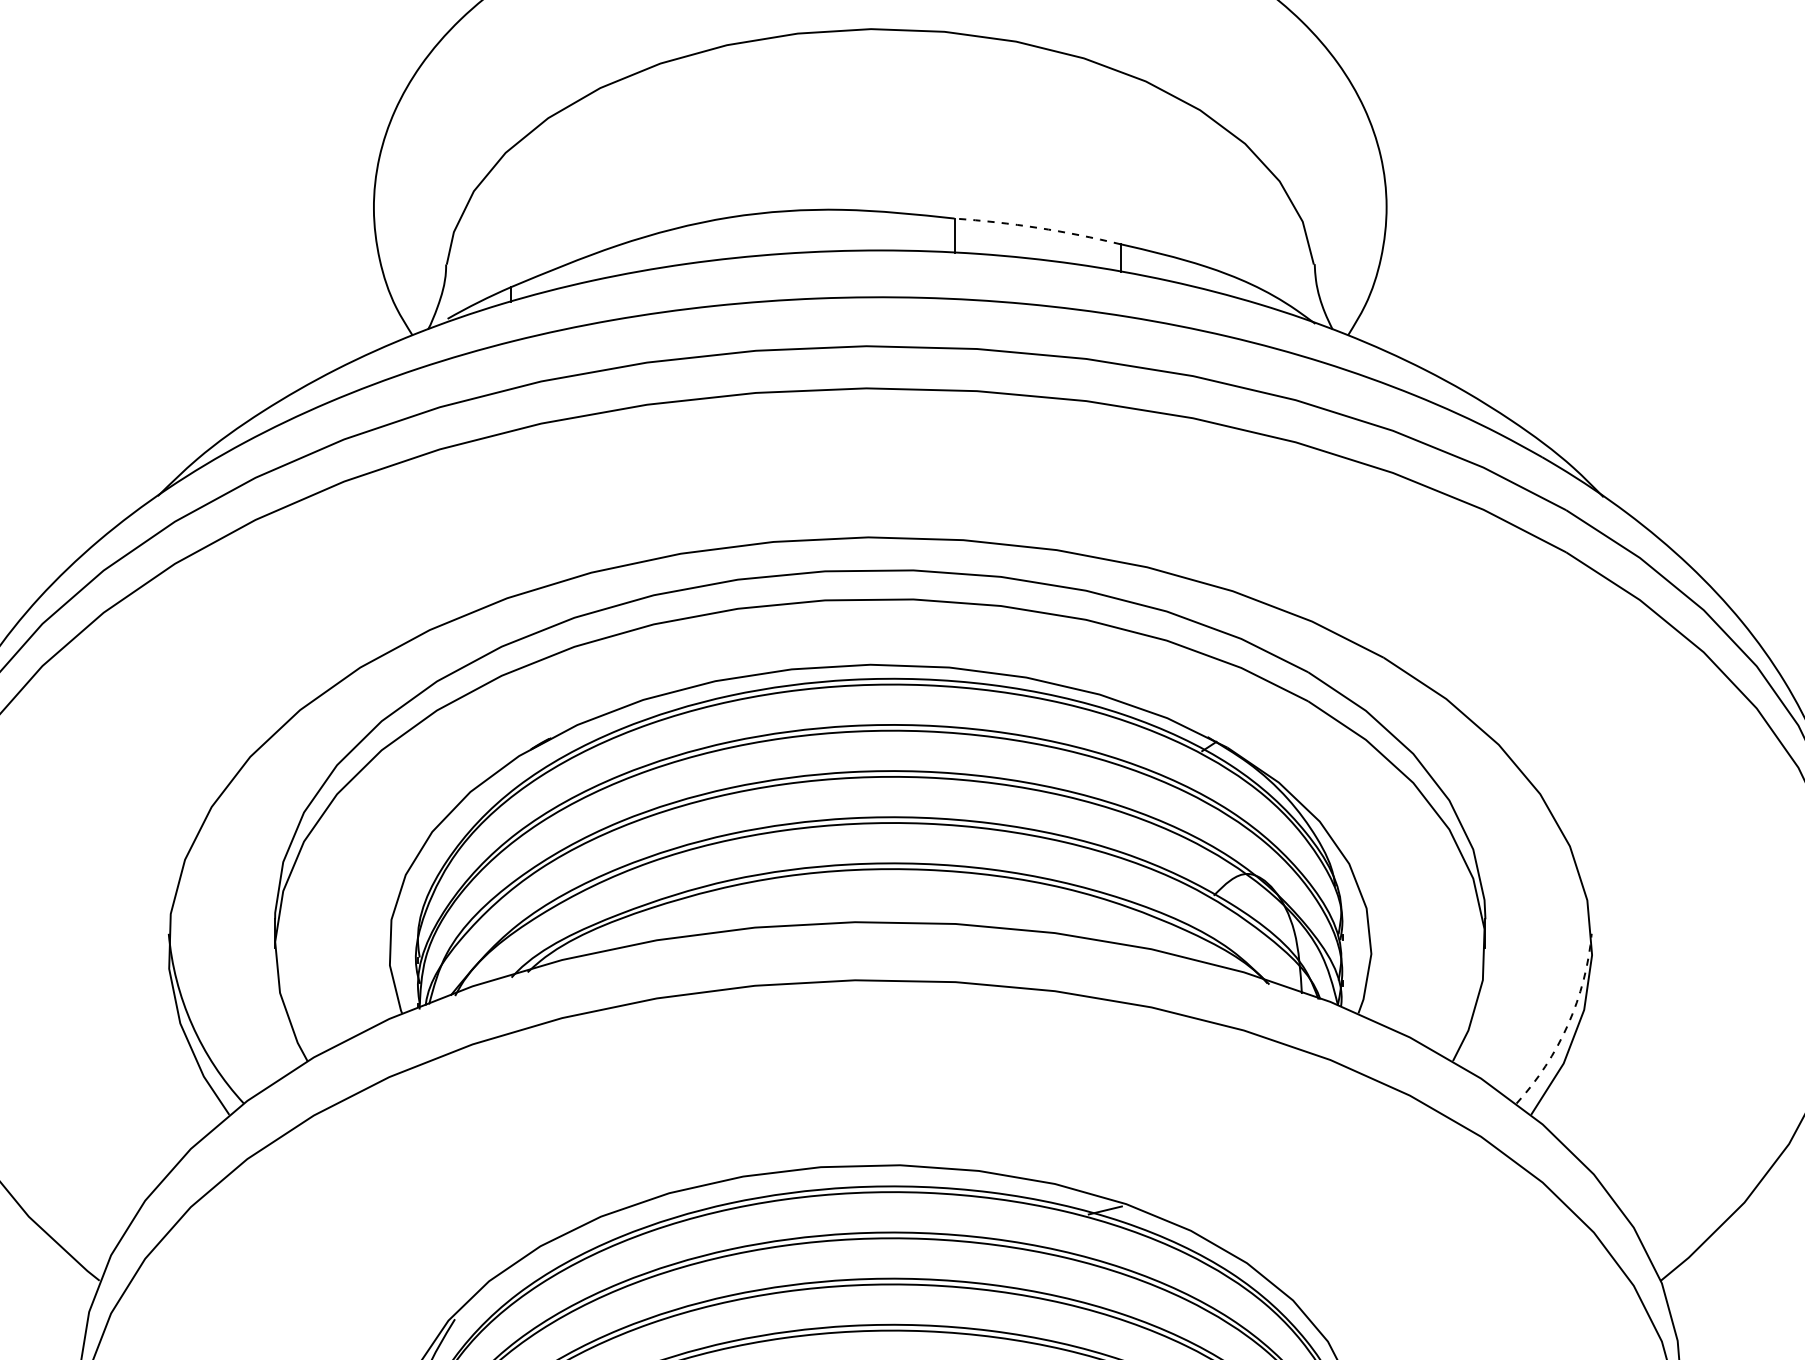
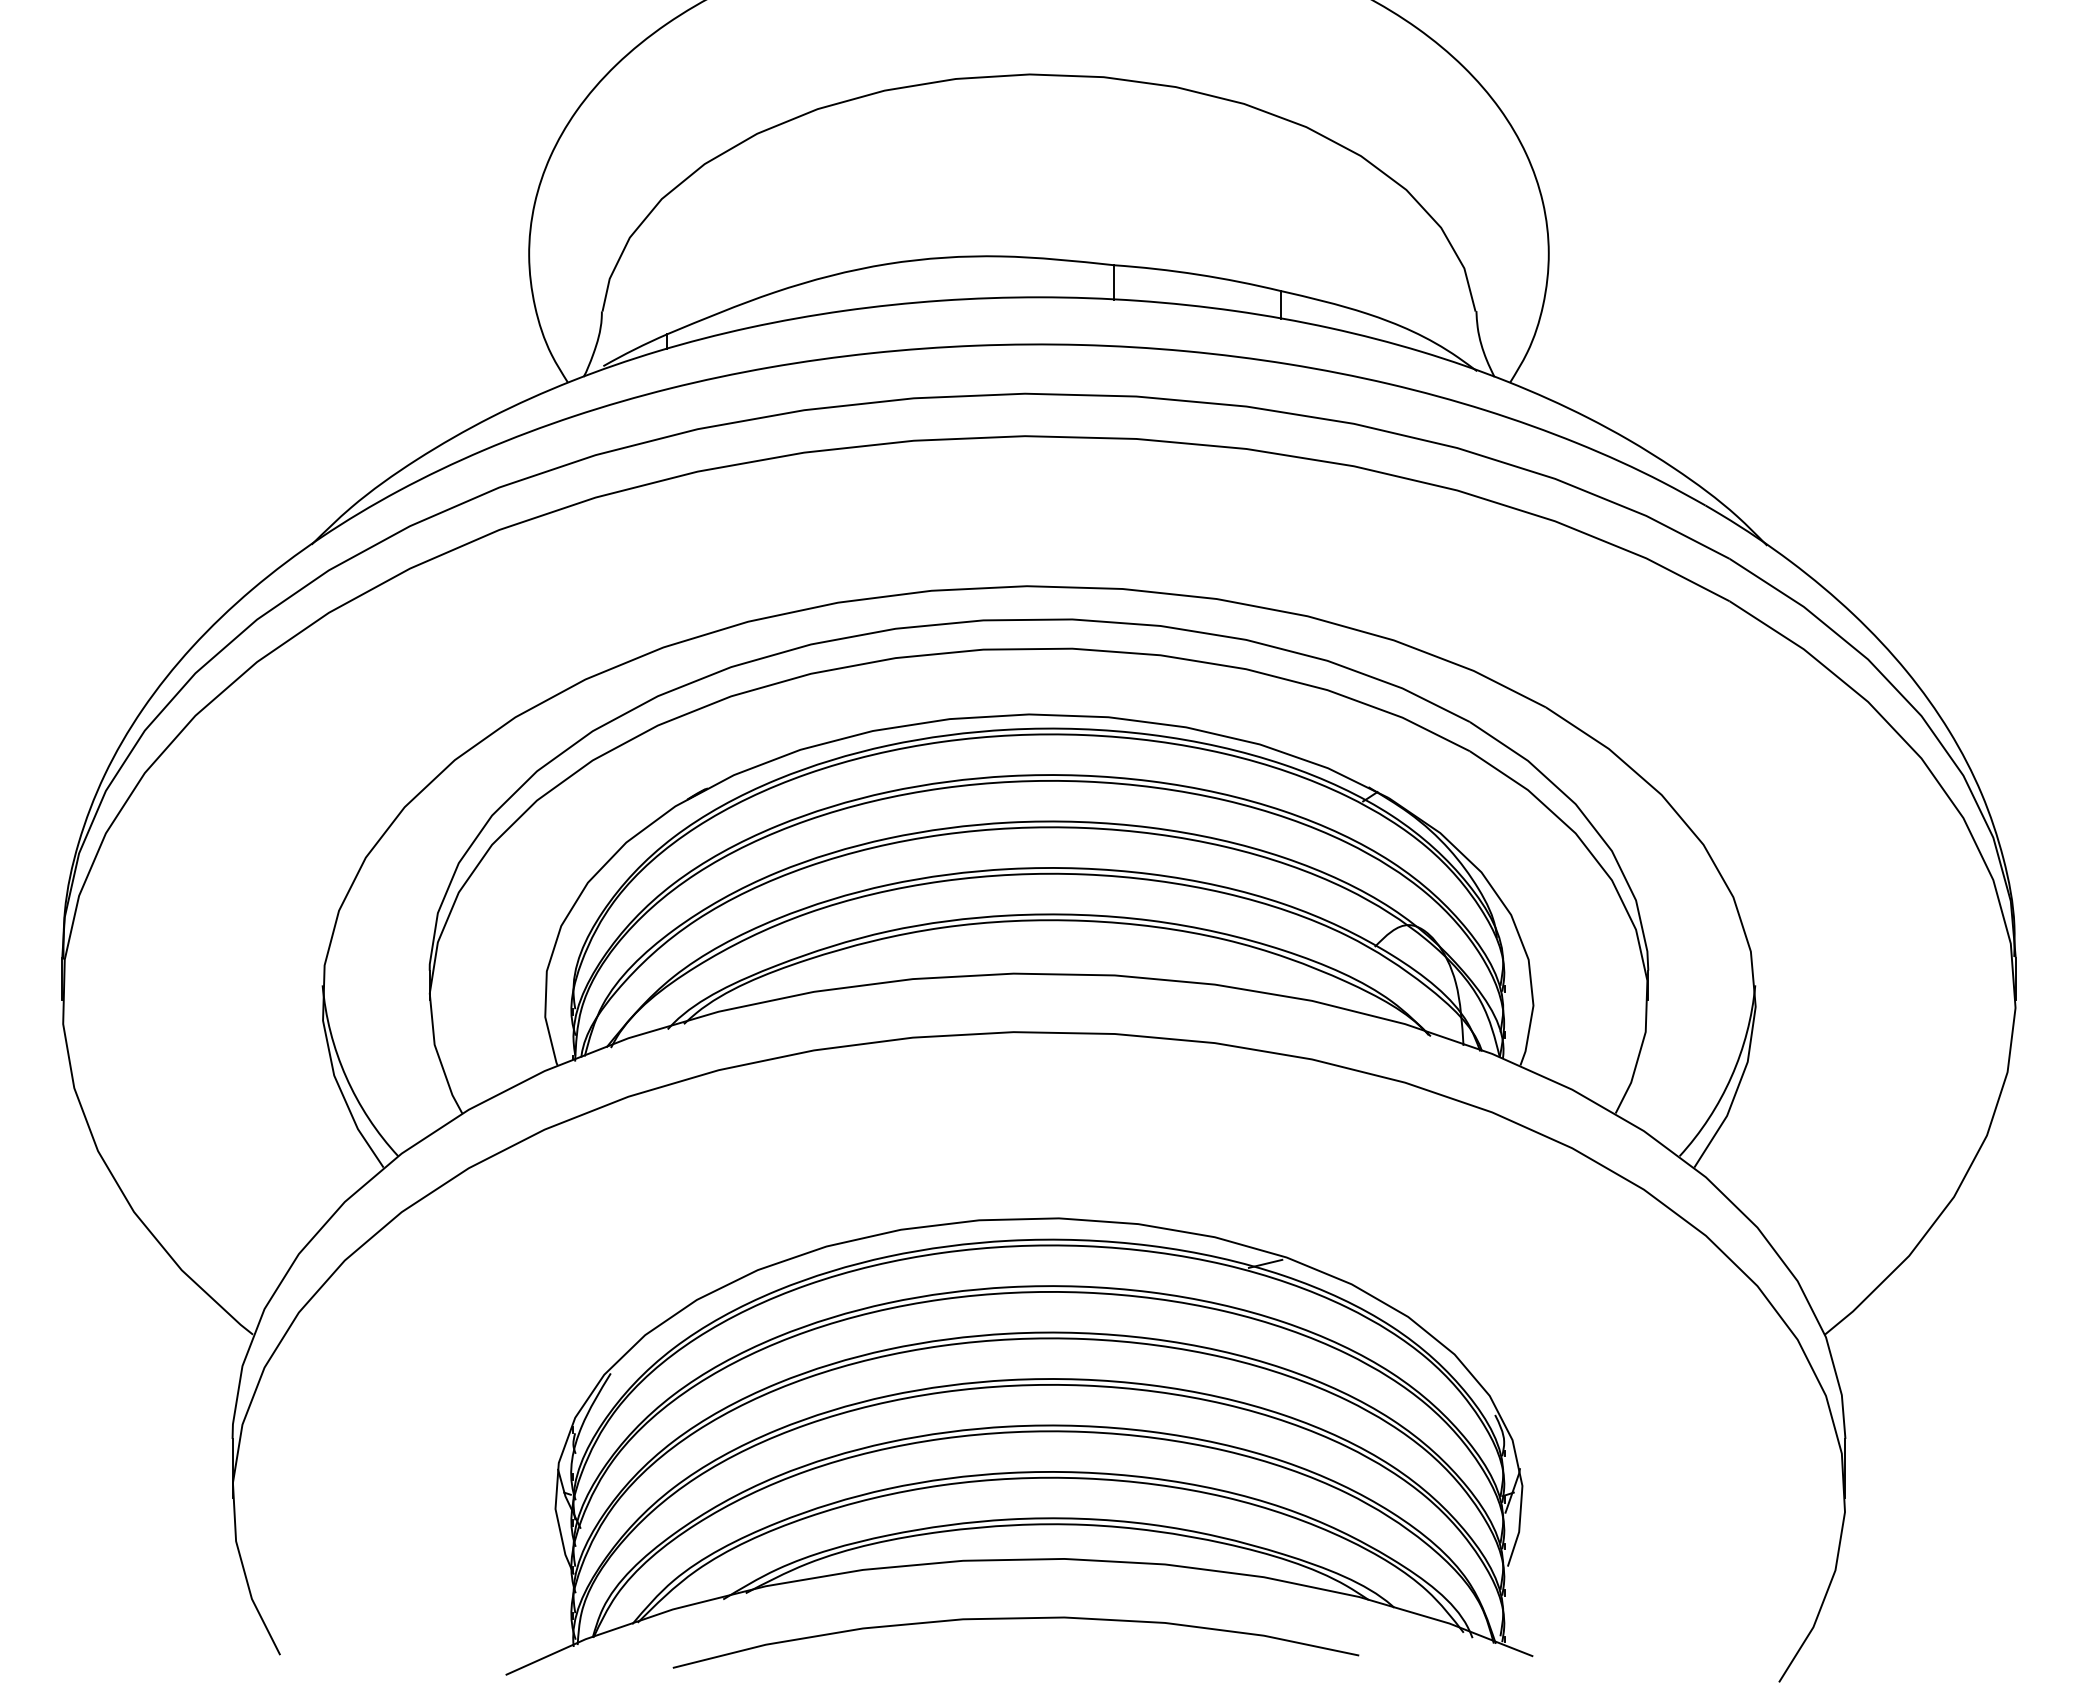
arc: (1037, 227) -> (1197, 274), dashed -> solid
arc: (1568, 1024) -> (1731, 1076), dashed -> solid

